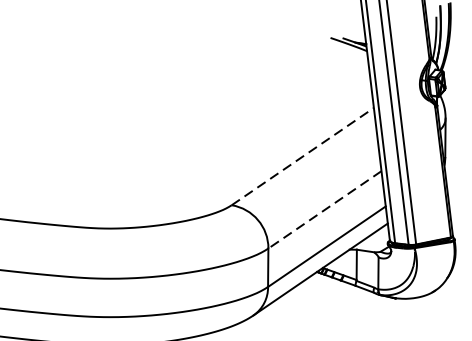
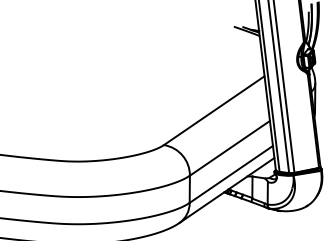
line: (303, 156) -> (214, 110), dashed -> solid
line: (324, 210) -> (229, 148), dashed -> solid

